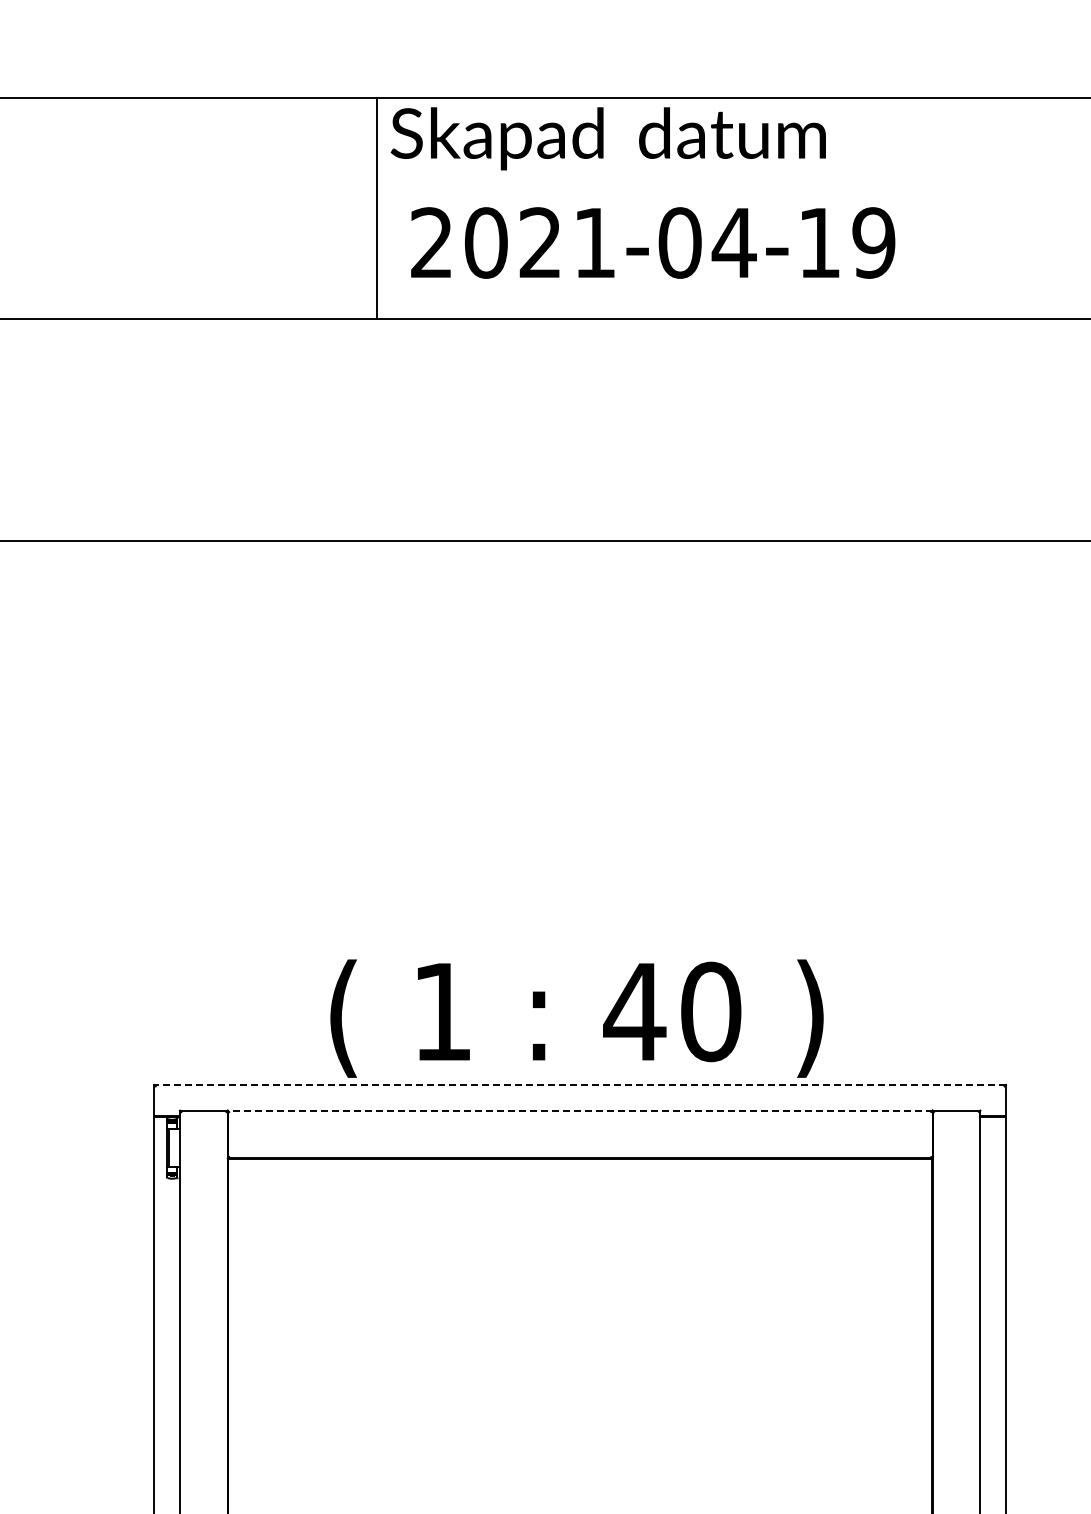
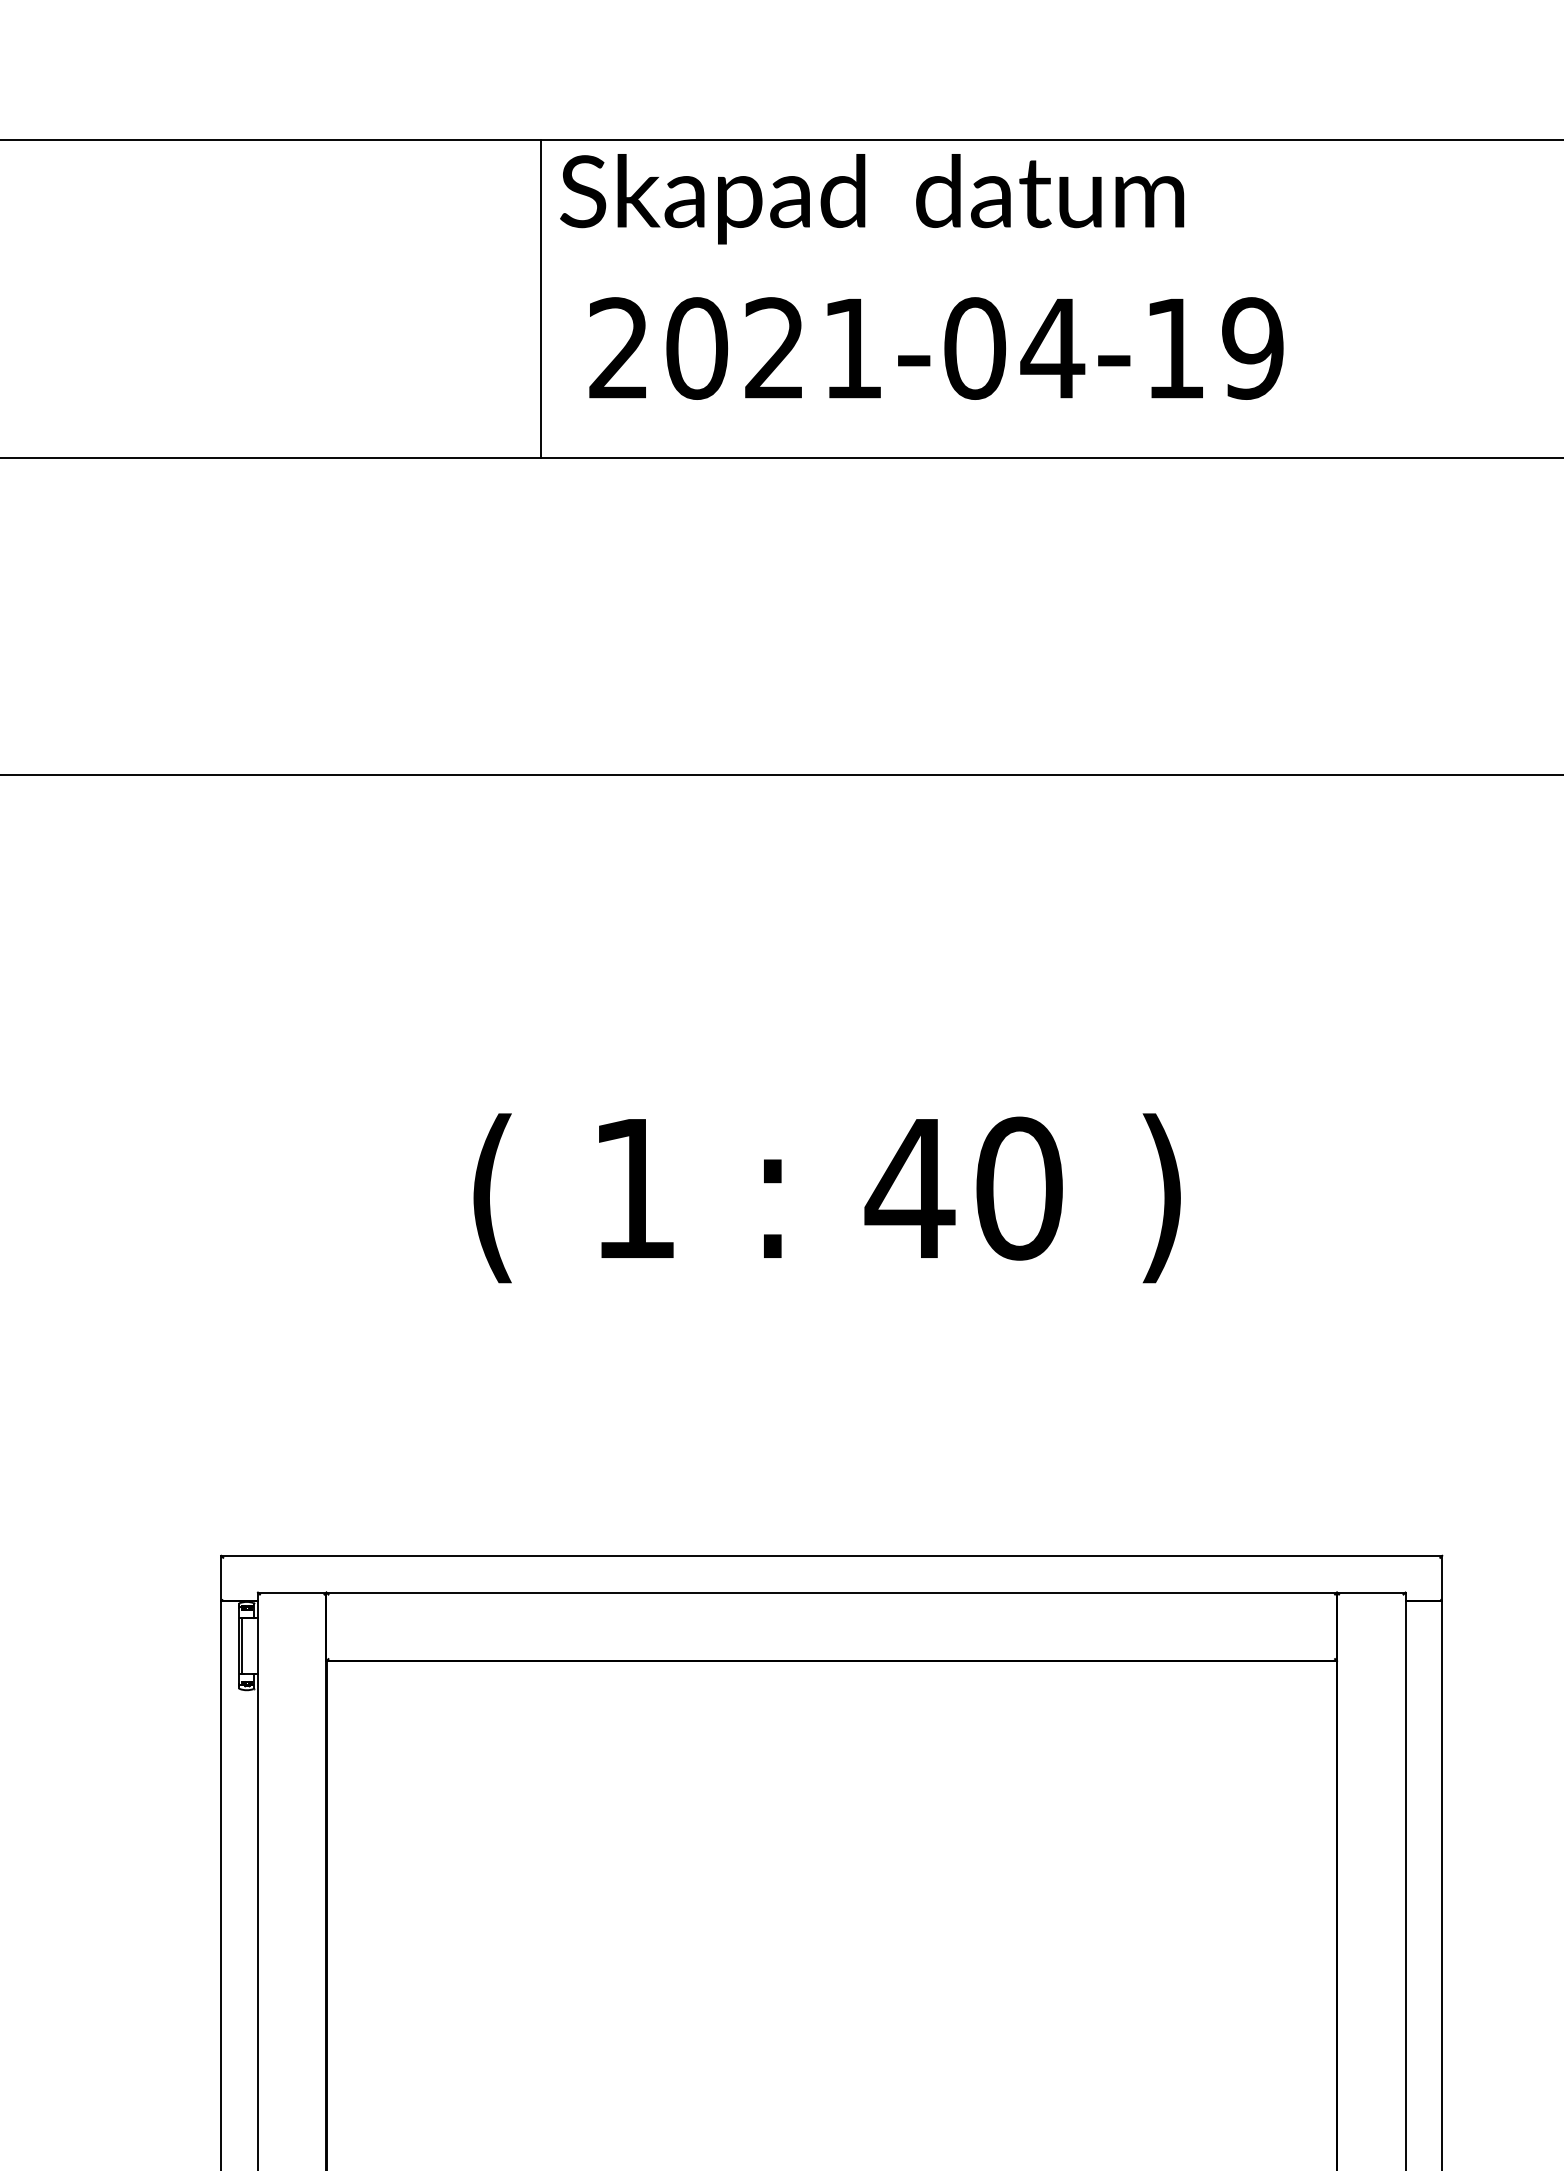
text: (576, 1018) -> (826, 1198), moved
line: (580, 1085) -> (832, 1556), dashed -> solid
line: (579, 1110) -> (830, 1592), dashed -> solid

